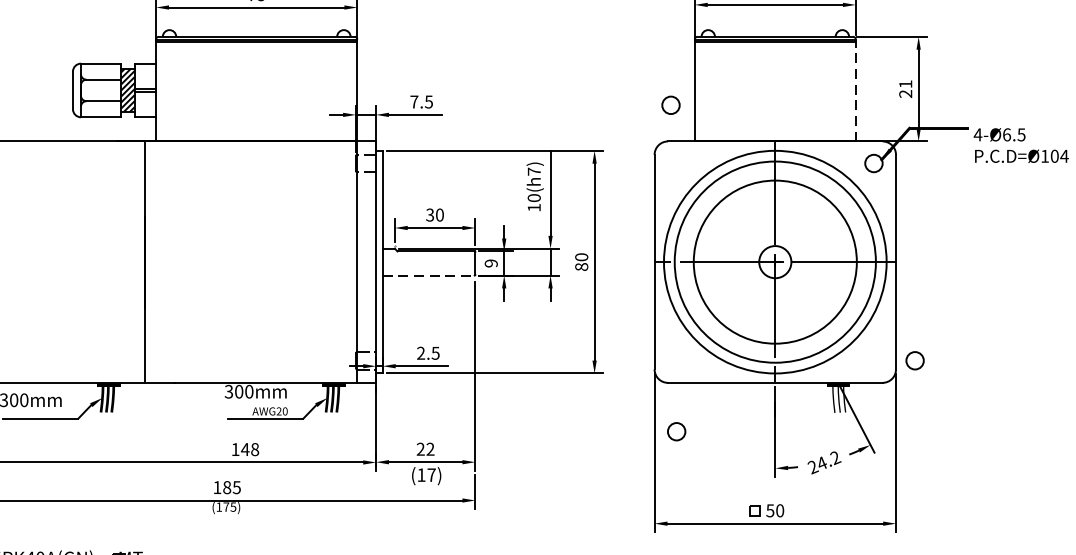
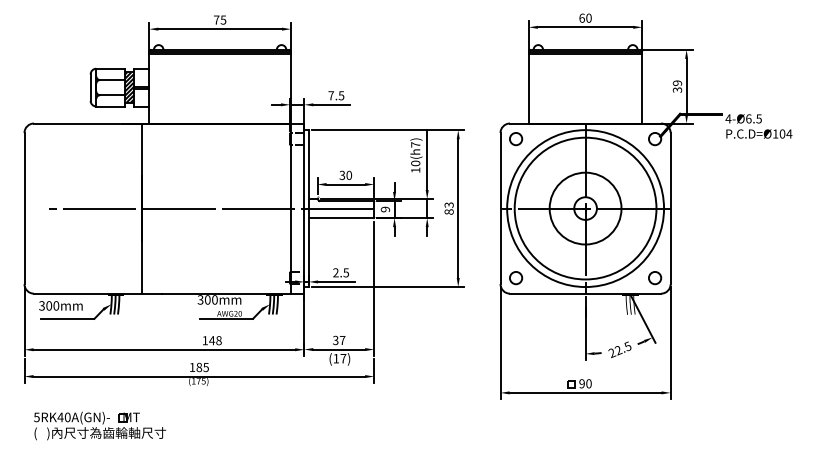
text: (905, 88) -> (677, 86), 21 -> 39
line: (856, 90) -> (642, 87), dashed -> solid
circle: (671, 105) -> (516, 139), moved
text: (580, 256) -> (448, 204), 80 -> 83
line: (244, 262) -> (211, 208), added
circle: (775, 262) -> (585, 208), size x0.62
line: (428, 276) -> (341, 218), dashed -> solid
circle: (915, 361) -> (655, 278), moved
circle: (677, 432) -> (516, 278), moved
text: (426, 449) -> (339, 340), 22 -> 37
text: (829, 460) -> (623, 348), 24.2 -> 22.5
text: (769, 510) -> (581, 383), 50 -> 90

